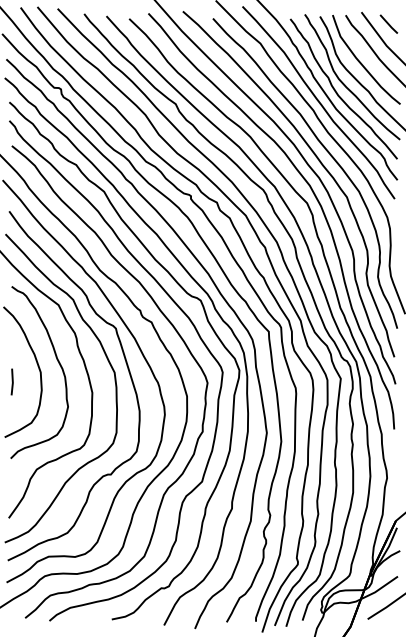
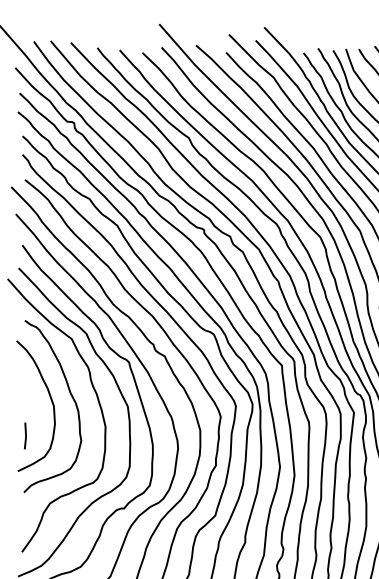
line: (11, 381) -> (24, 435), moved

